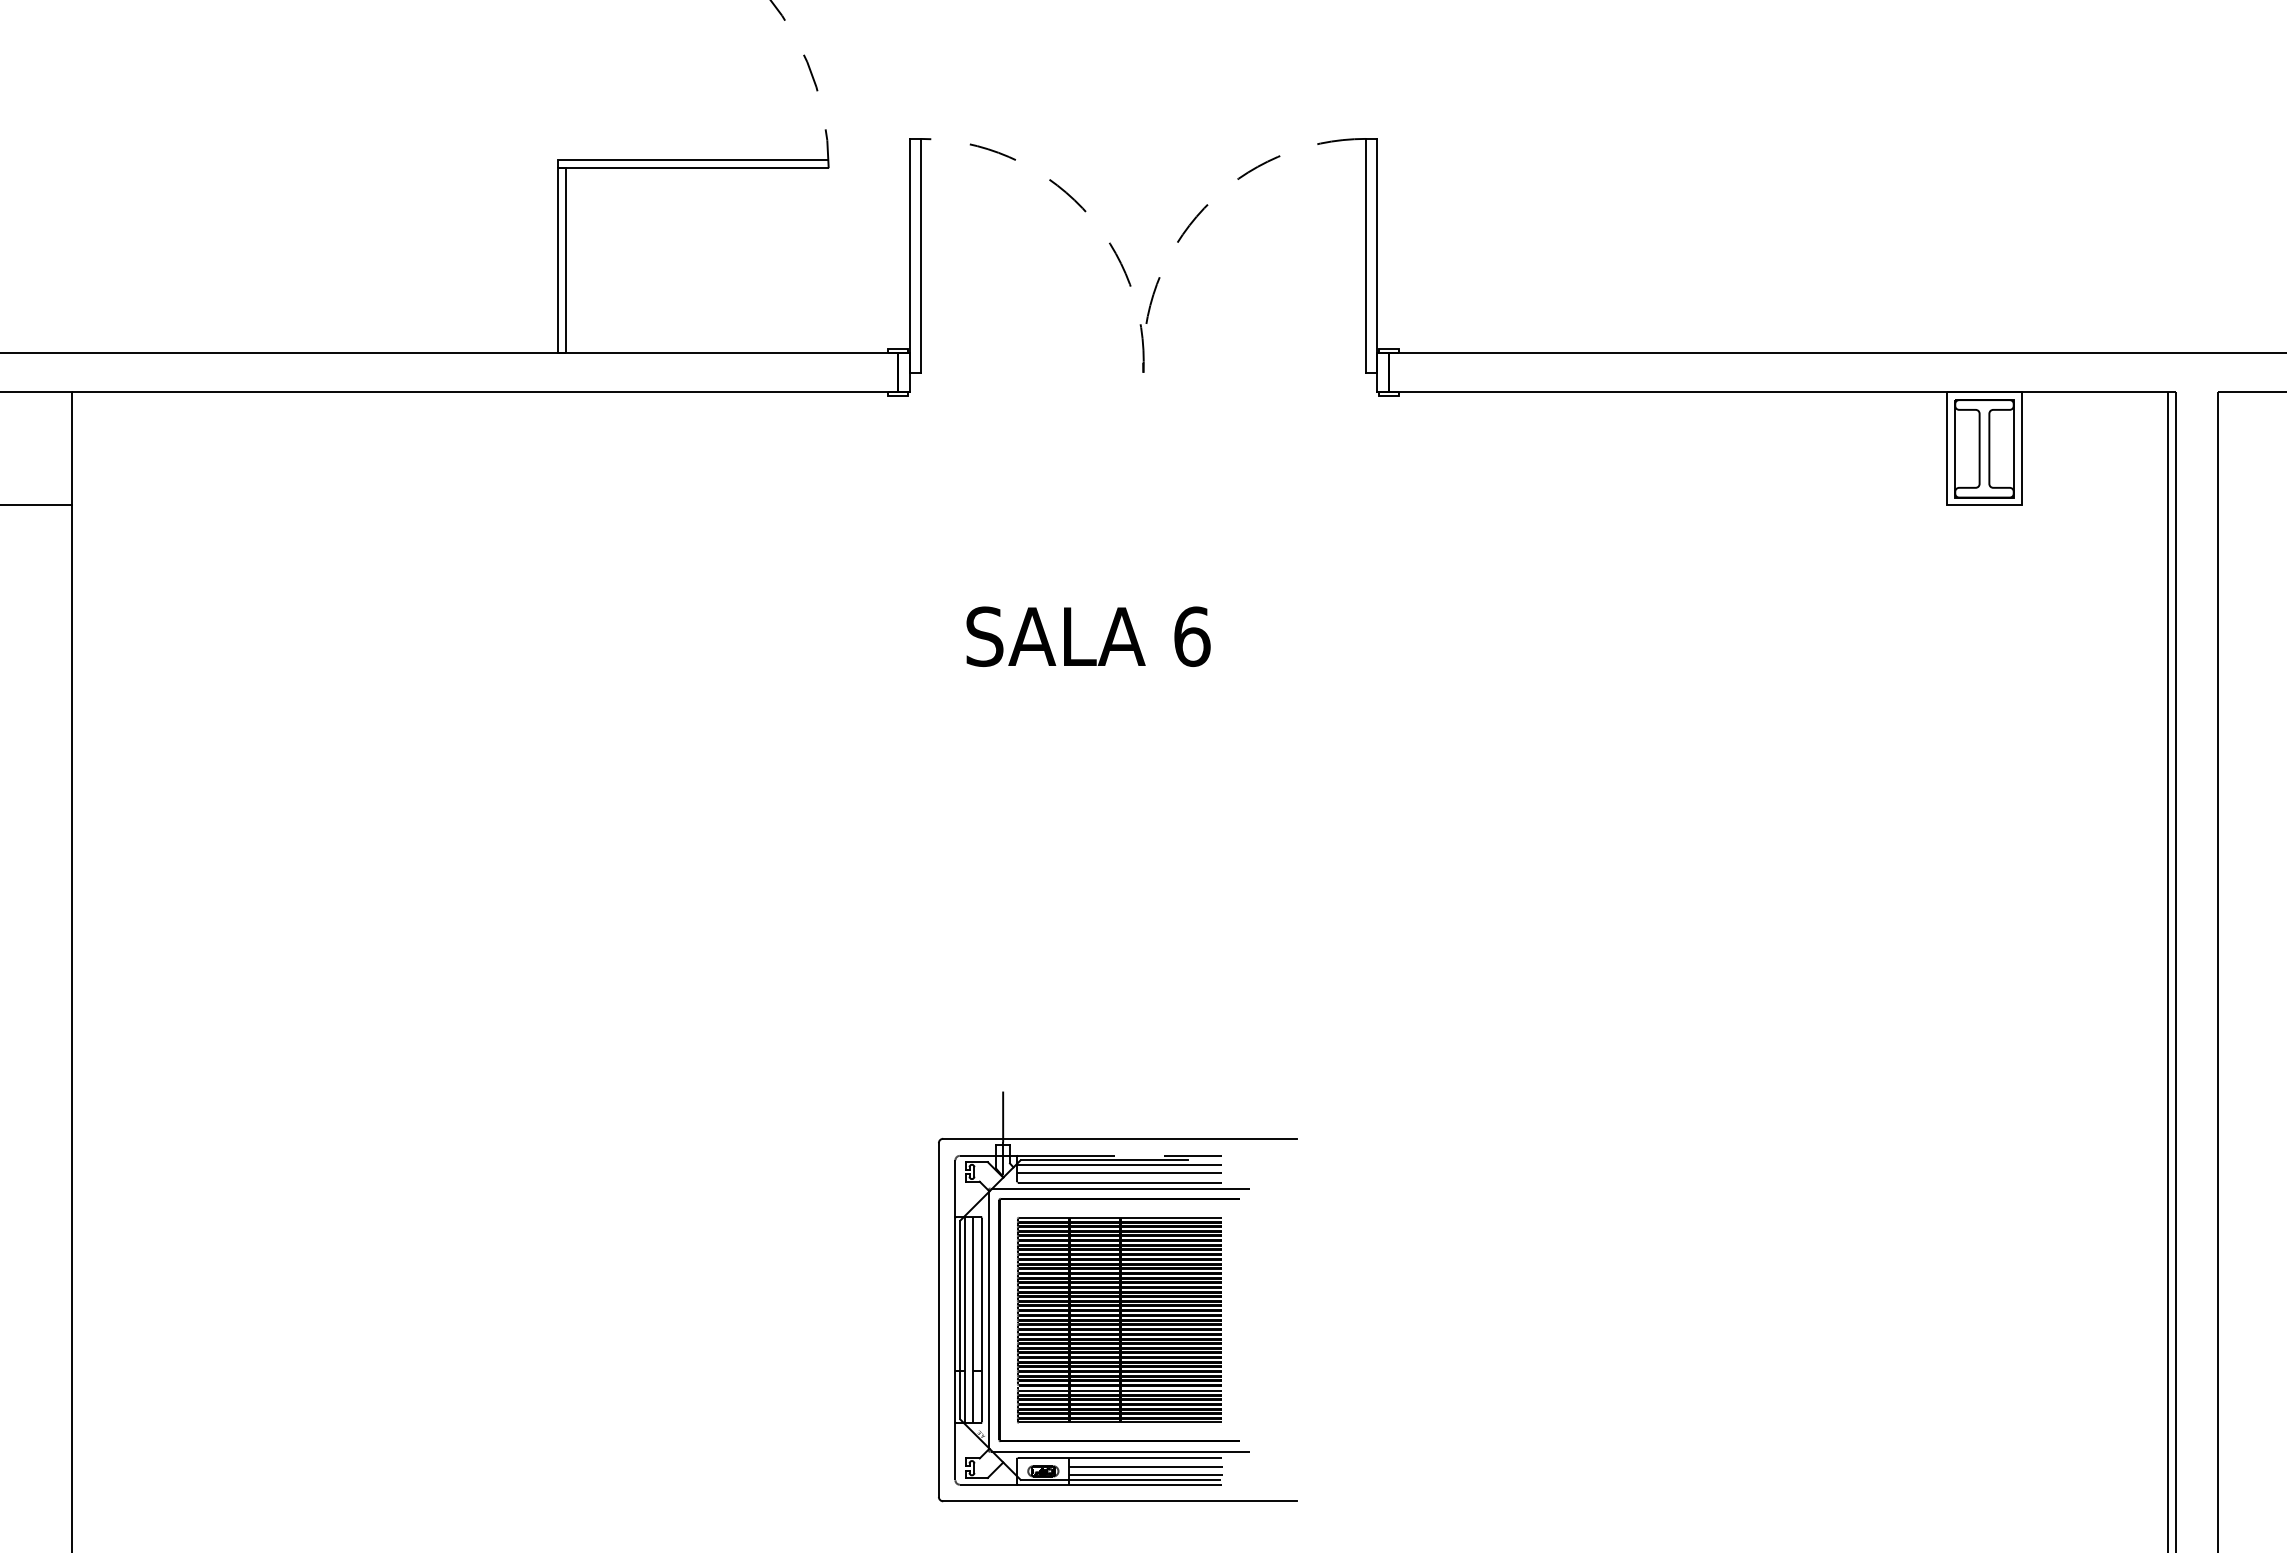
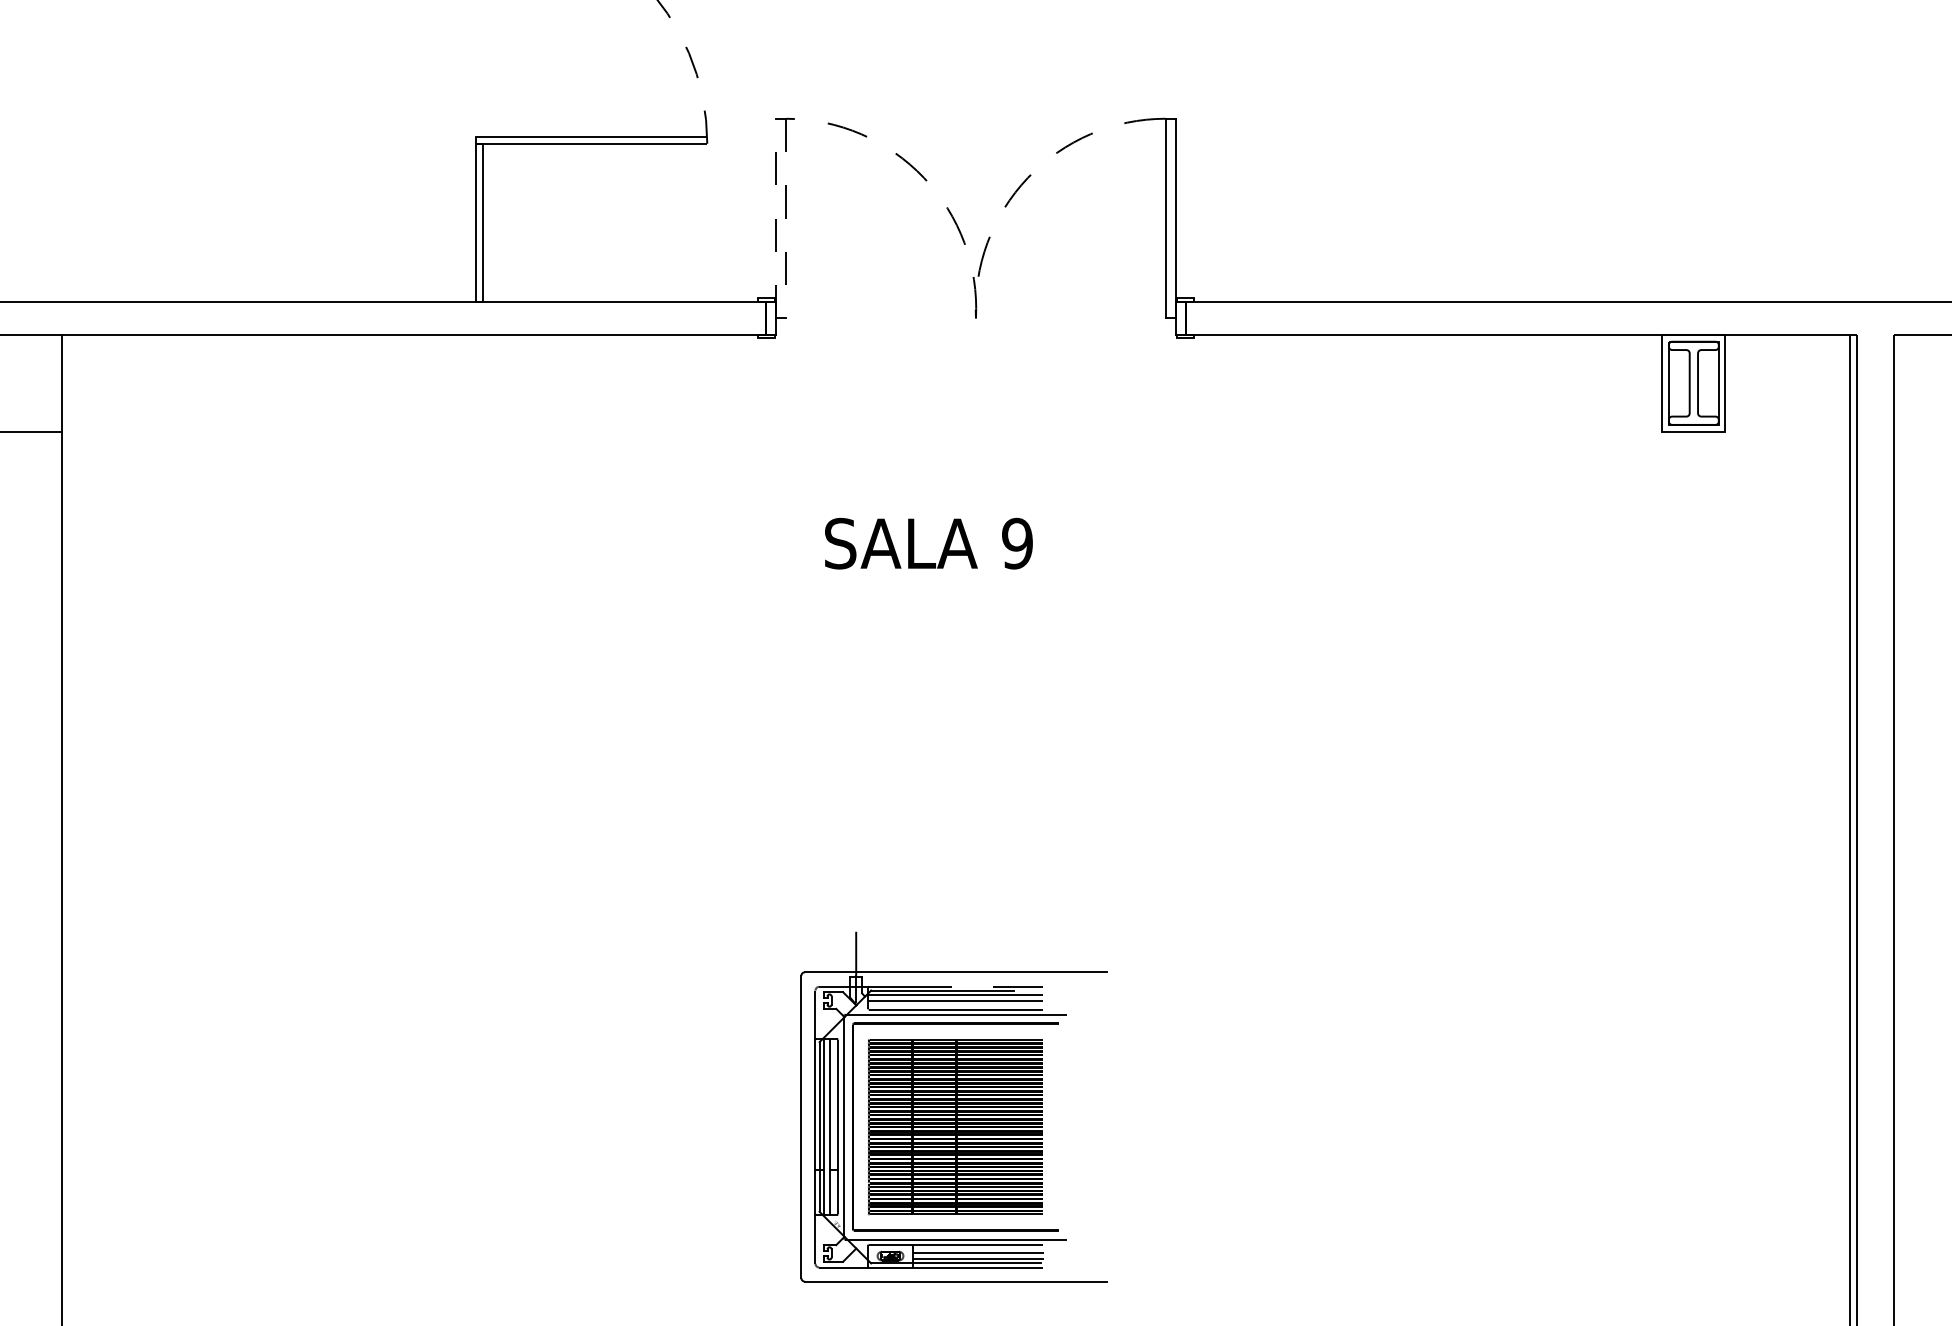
line: (909, 255) -> (776, 218), solid -> dashed
line: (921, 255) -> (786, 218), solid -> dashed
text: (1192, 636) -> (1017, 543), 6 -> 9

